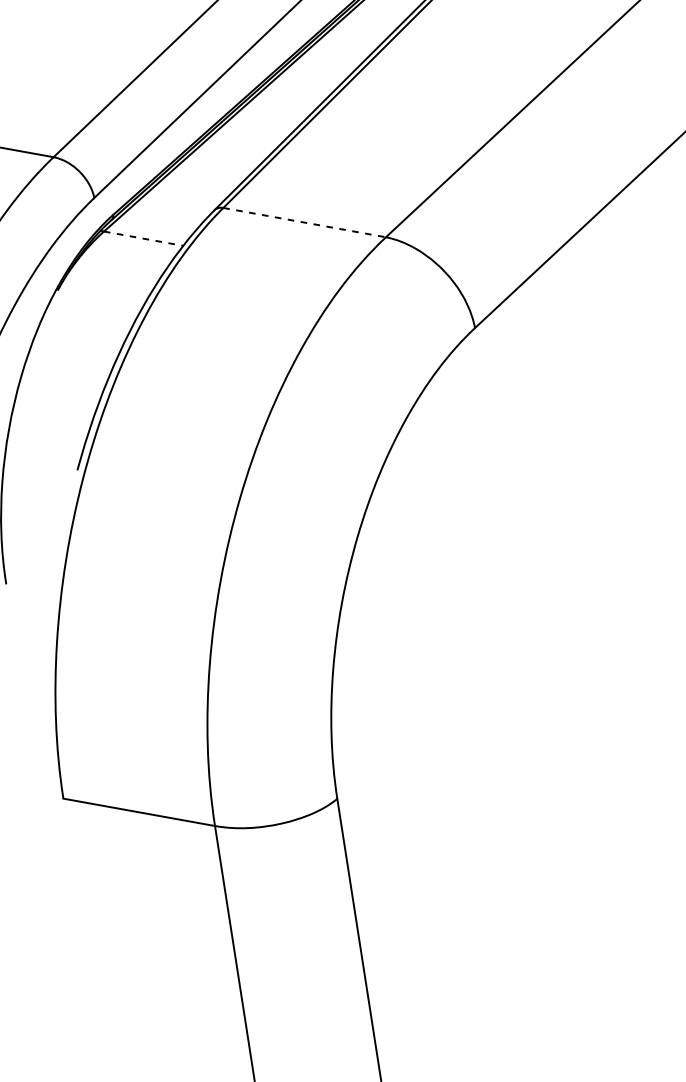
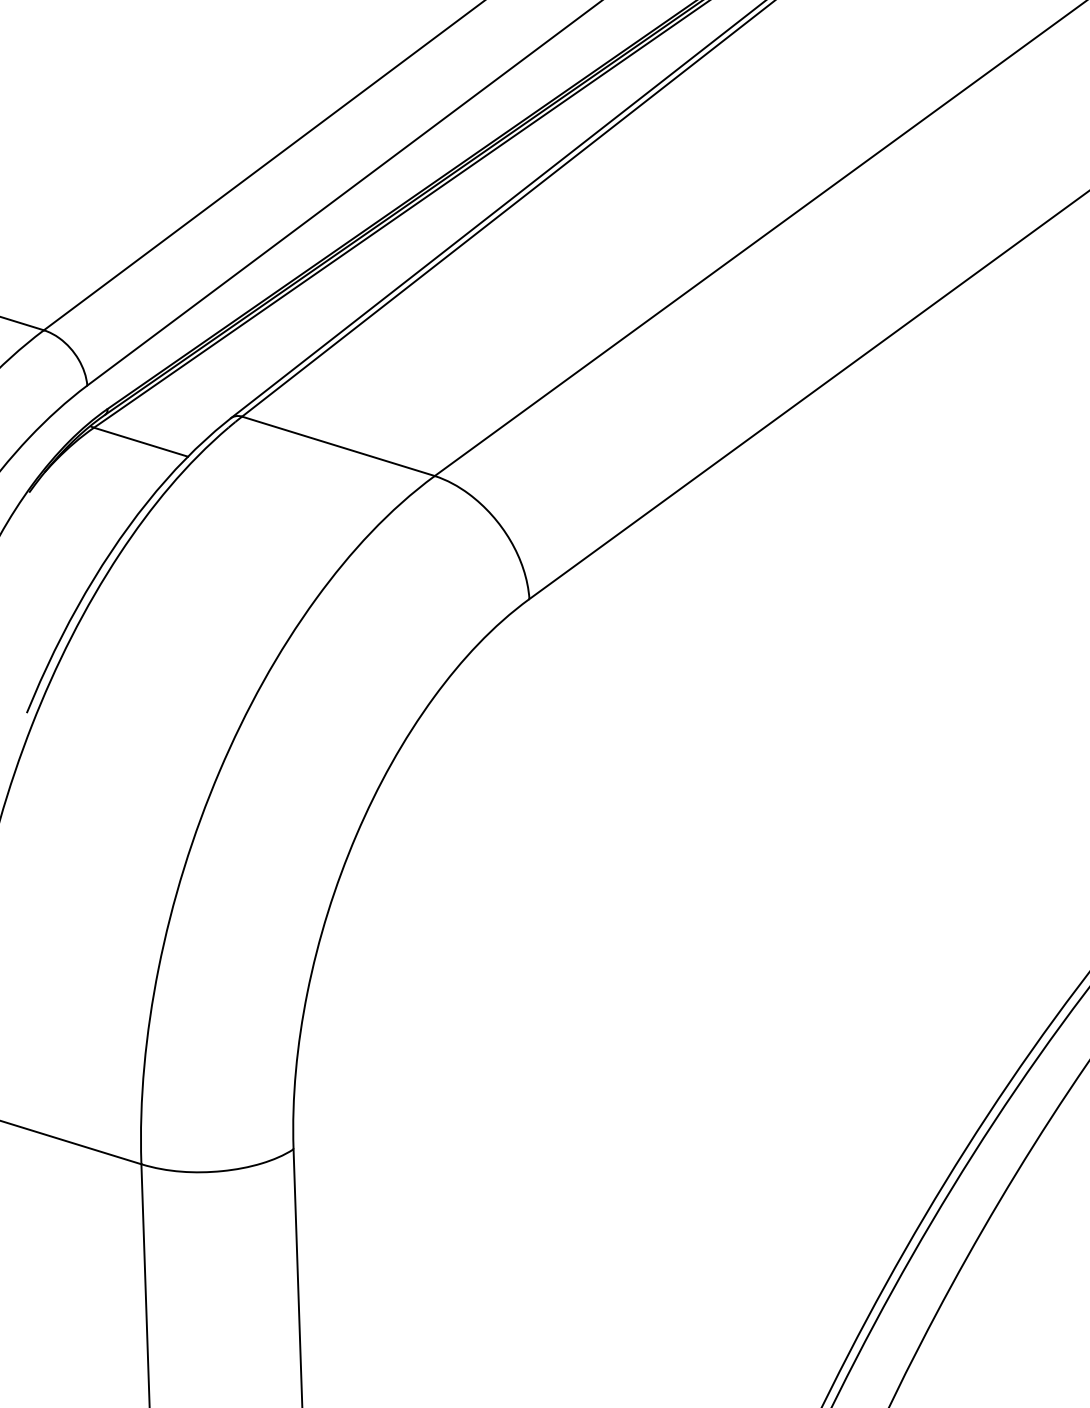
line: (304, 222) -> (338, 446), dashed -> solid
line: (144, 238) -> (141, 442), dashed -> solid

